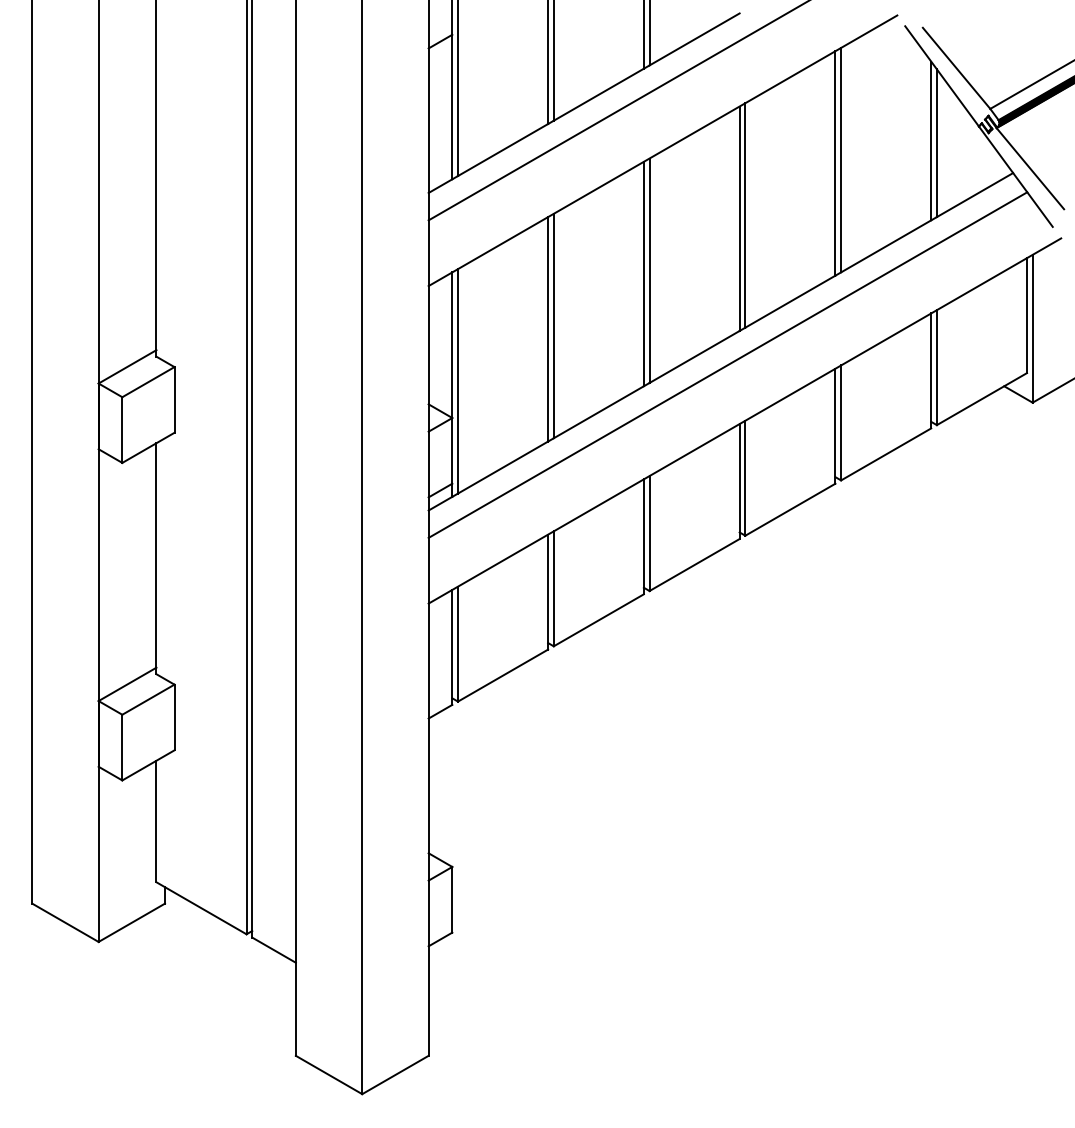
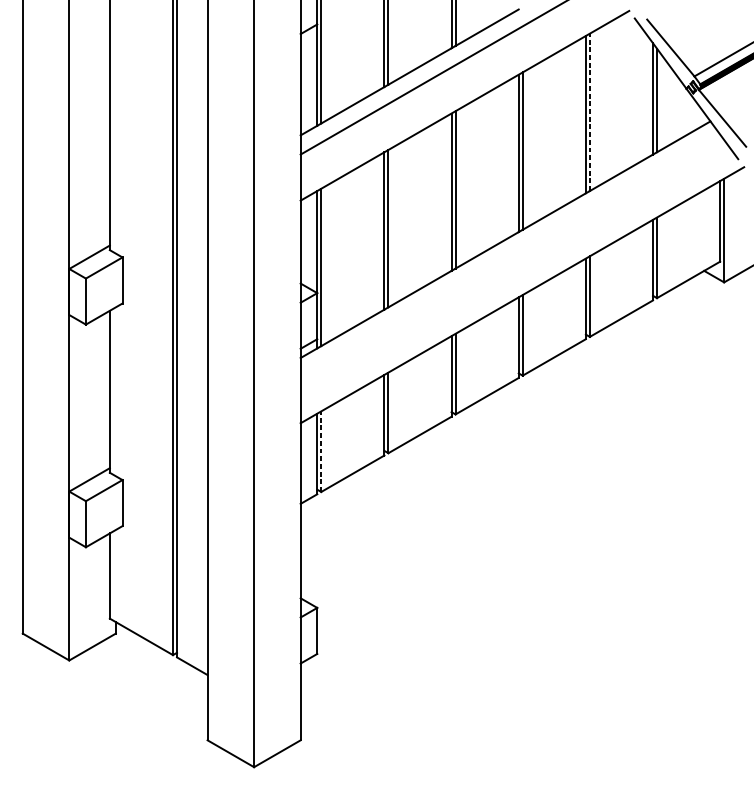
line: (841, 159) -> (590, 111), solid -> dashed
line: (727, 364) -> (510, 255), removed
line: (458, 643) -> (321, 451), solid -> dashed

